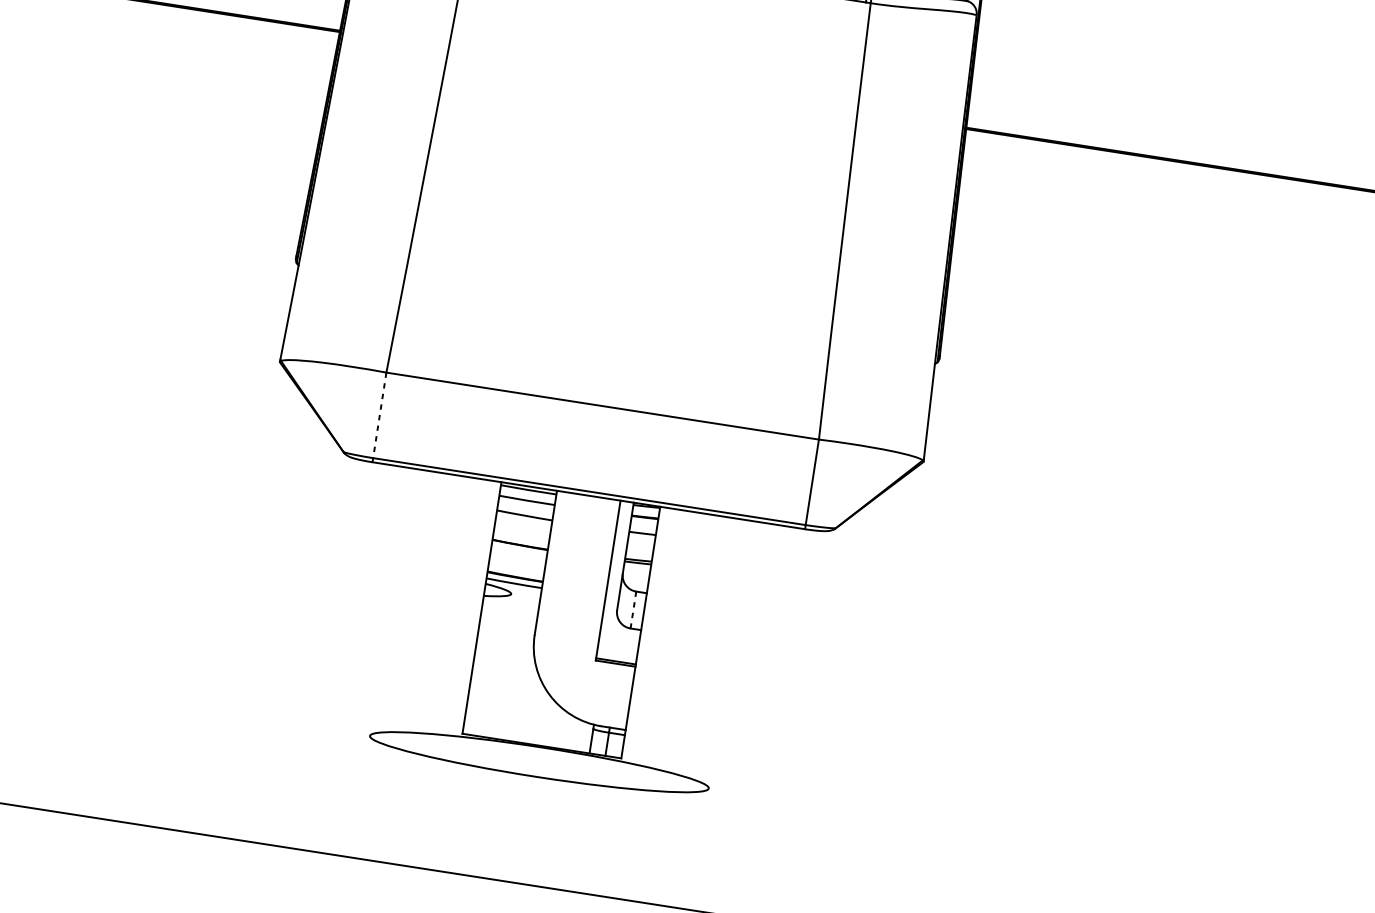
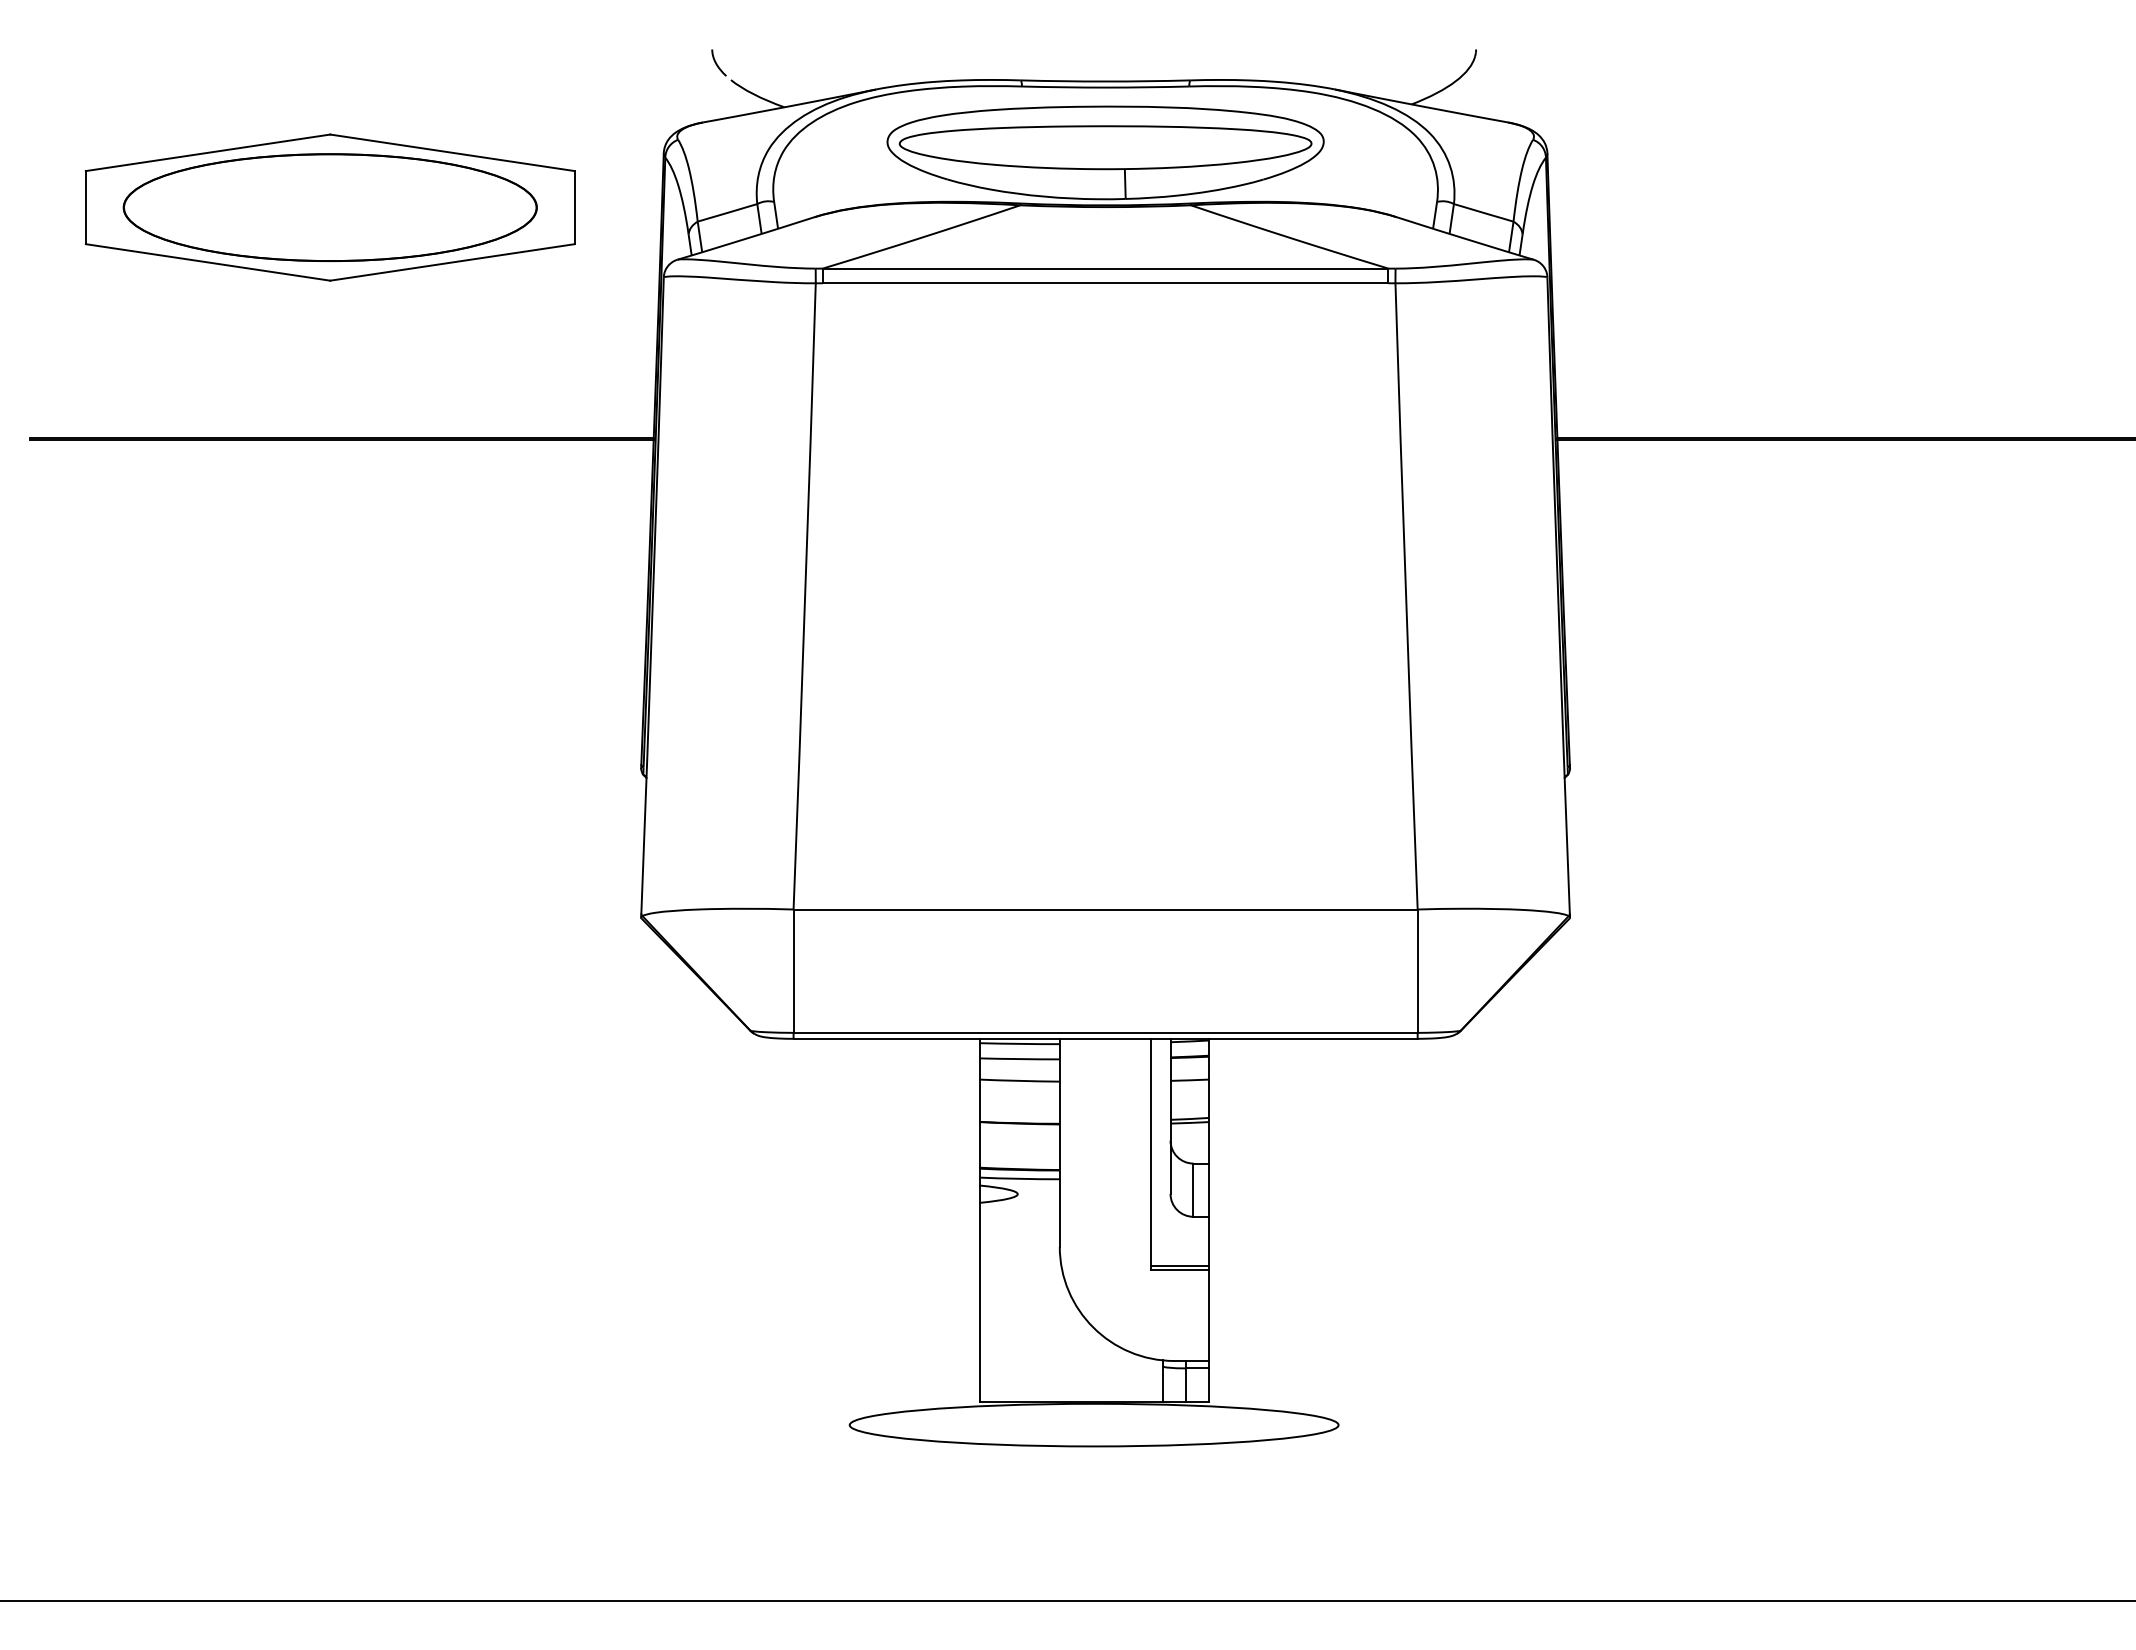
line: (379, 415) -> (793, 971), dashed -> solid
line: (633, 610) -> (1193, 1190), dashed -> solid

